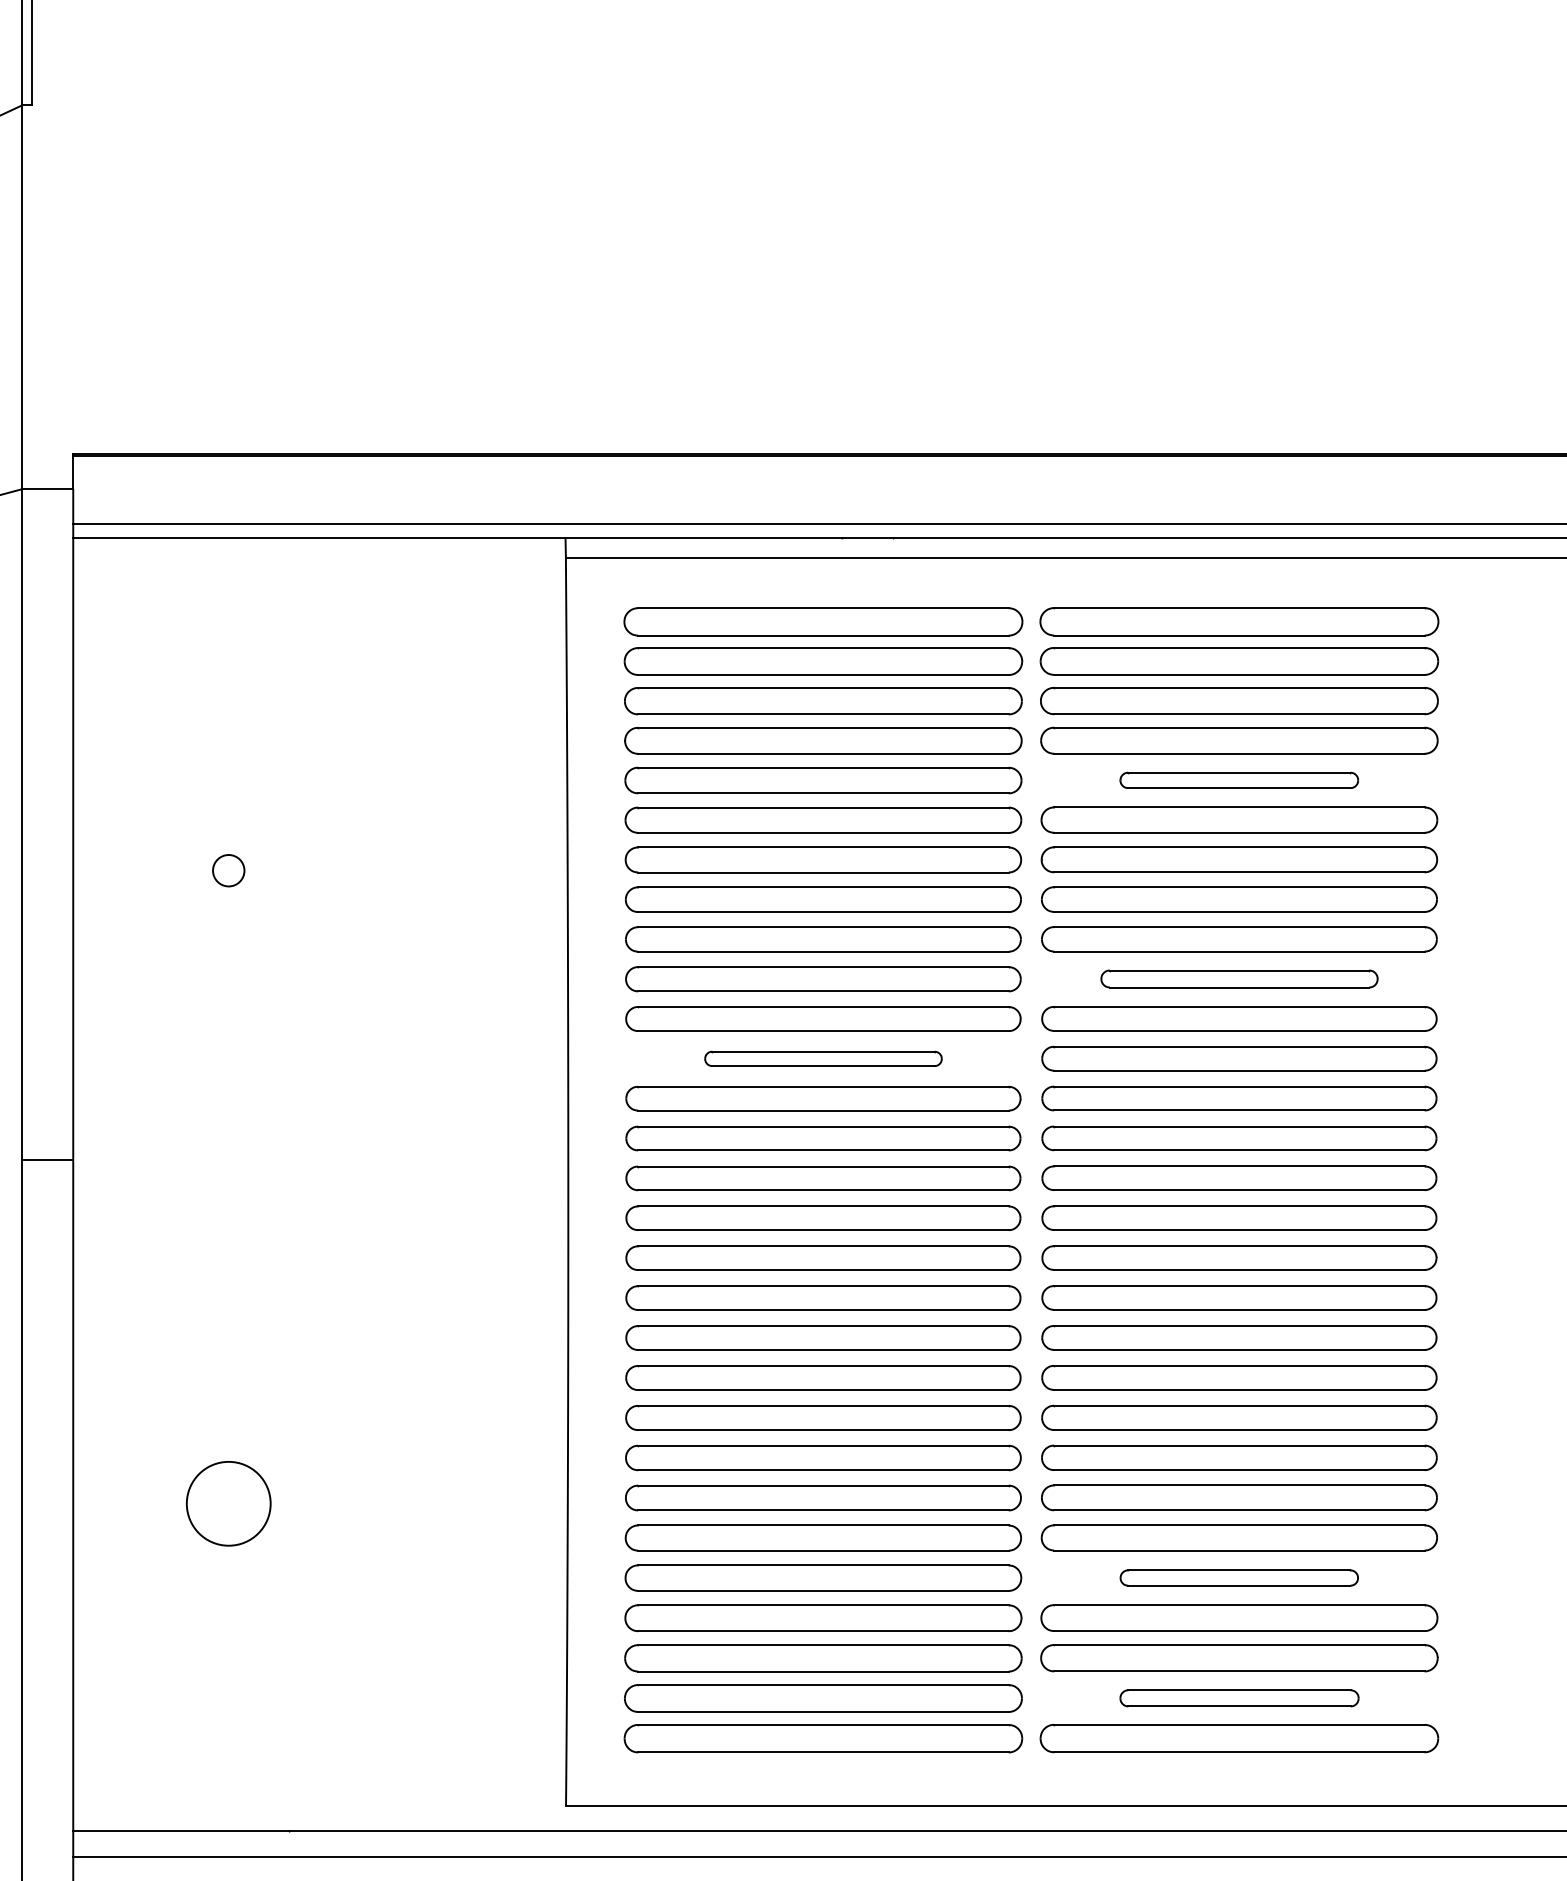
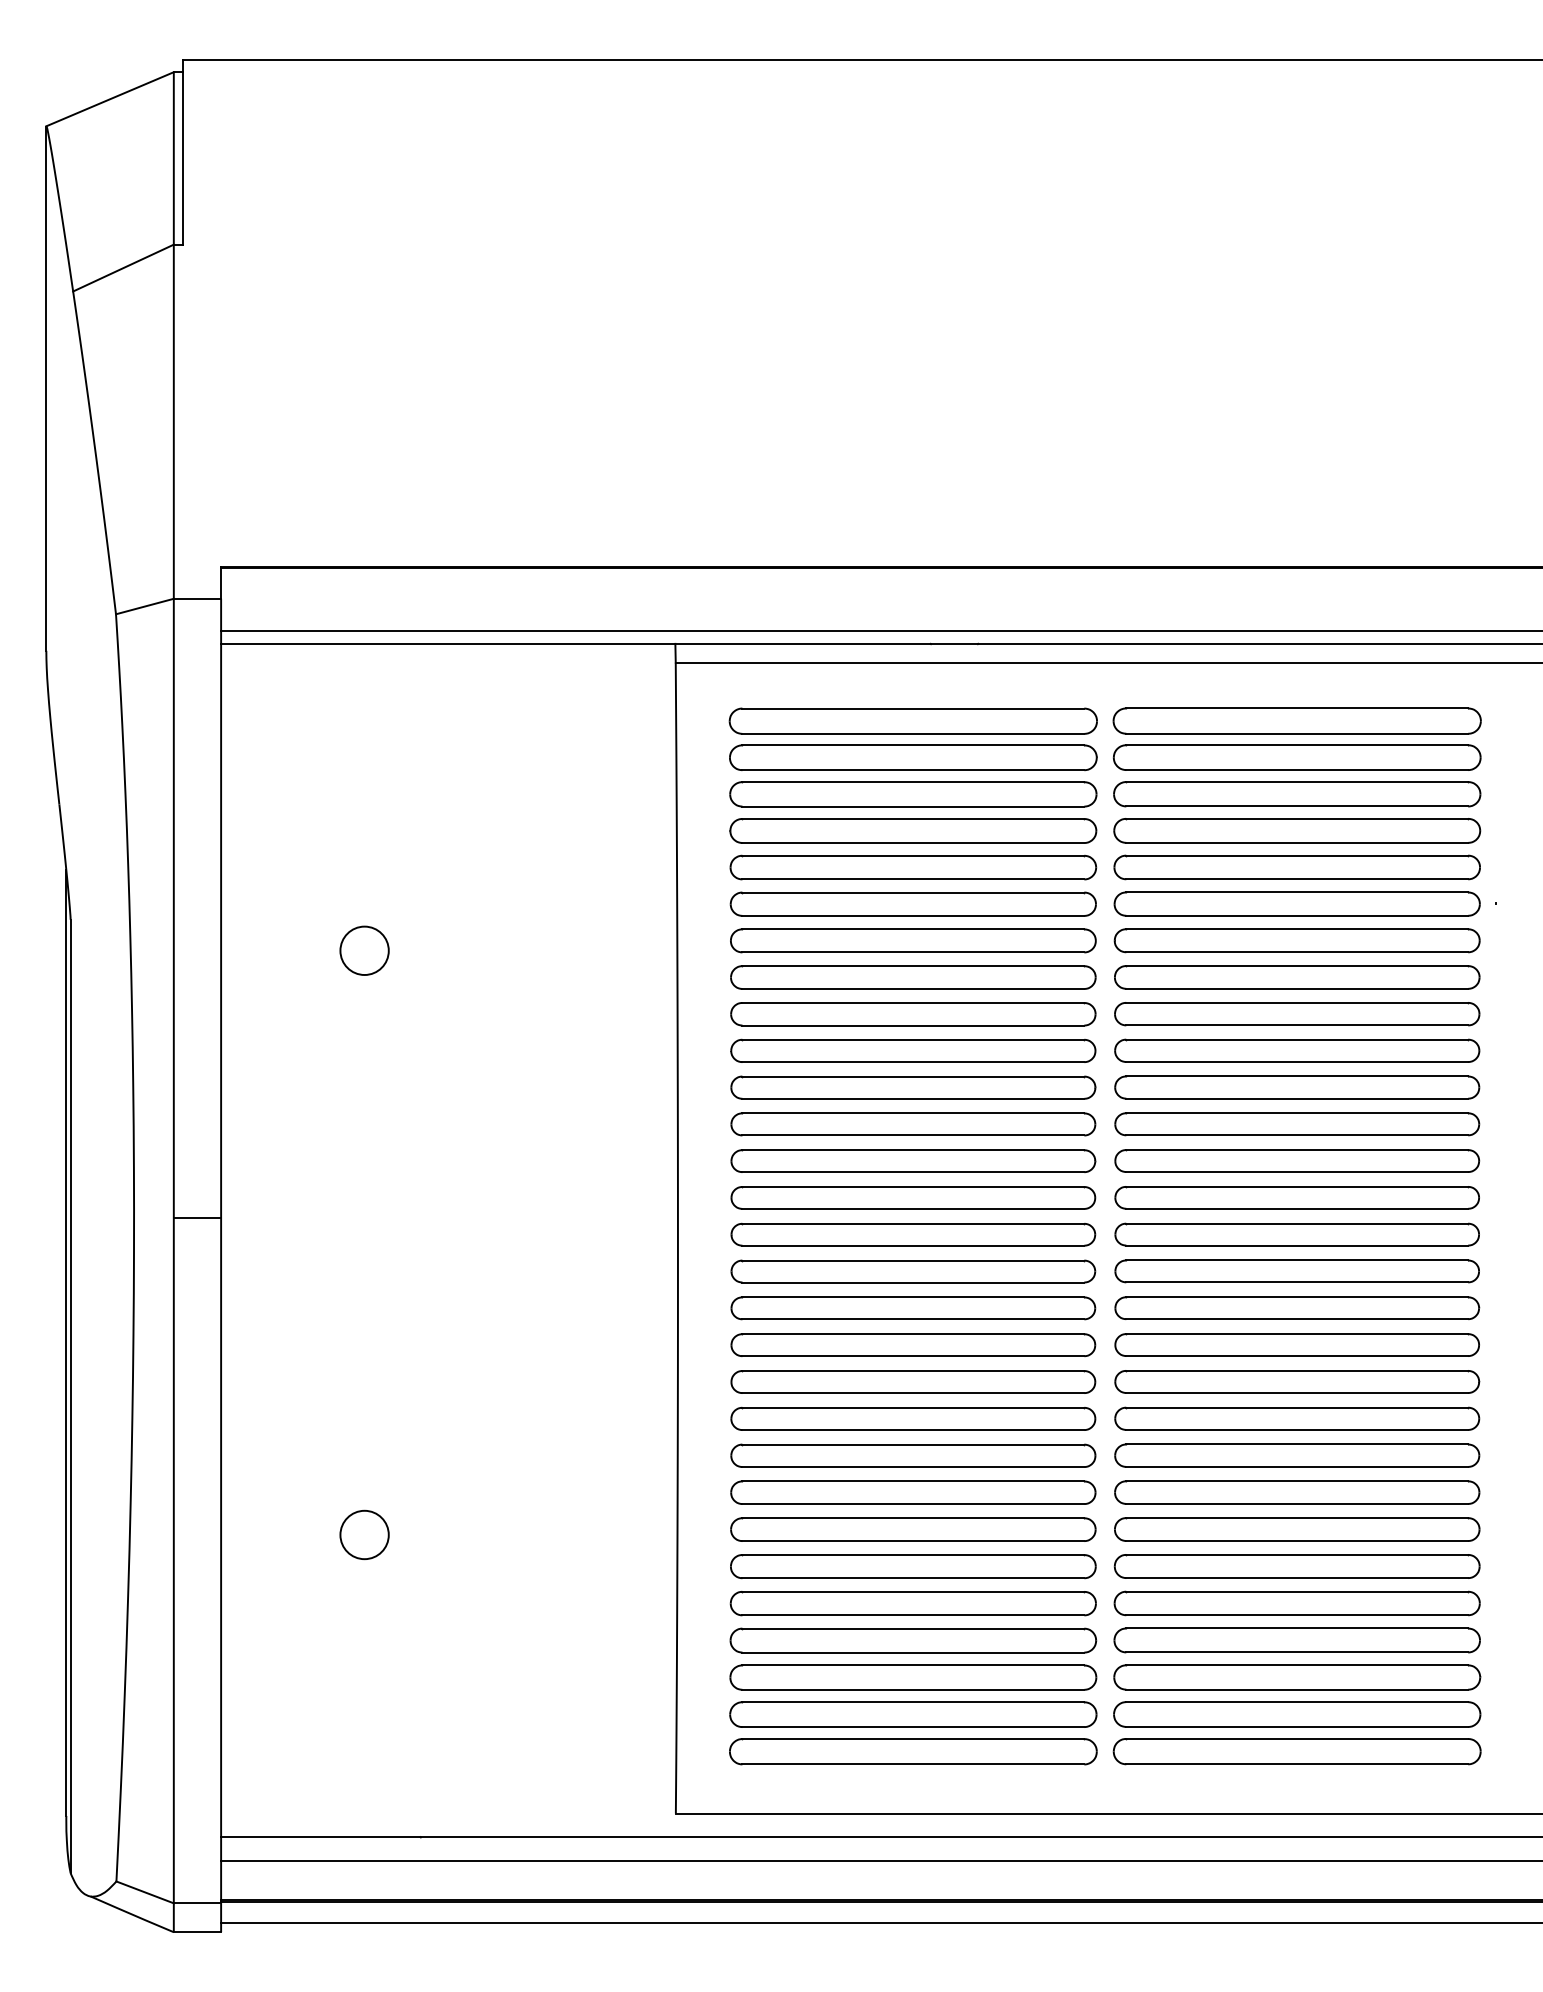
part: (1238, 780) -> (1296, 867), size x1.67
circle: (228, 870) -> (364, 950), size x1.67
part: (1239, 978) -> (1297, 1050), size x1.43
part: (823, 1058) -> (913, 1124), size x1.67
circle: (228, 1503) -> (364, 1534), size x0.62
part: (1238, 1578) -> (1296, 1603), size x1.67
part: (1239, 1698) -> (1297, 1714), size x1.67

